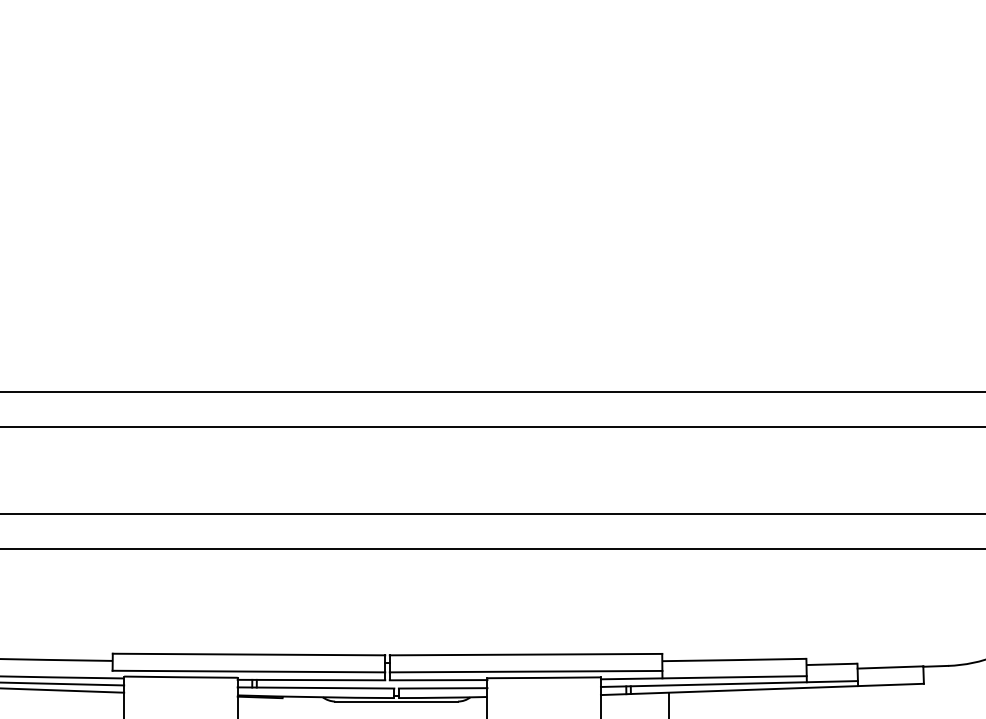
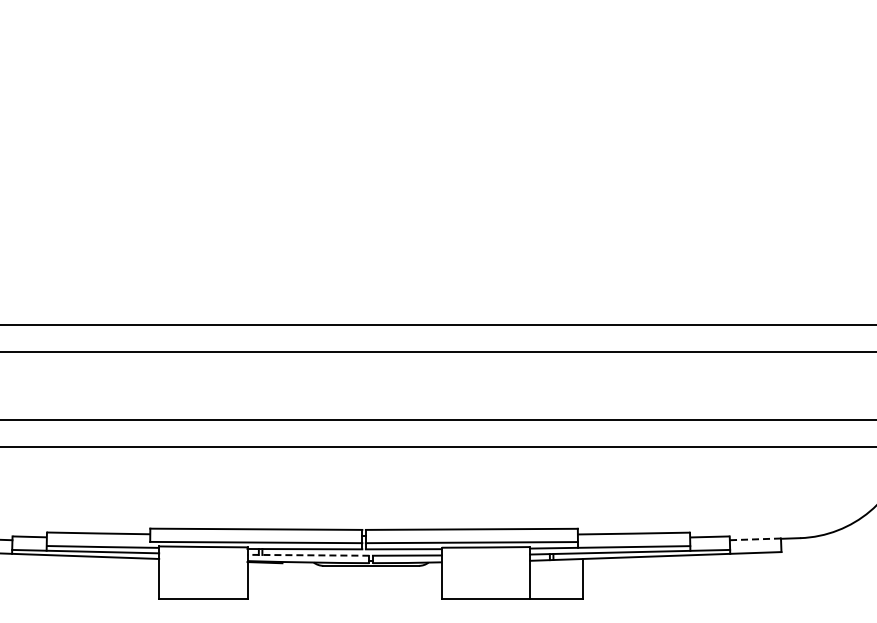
line: (890, 667) -> (755, 539), solid -> dashed
line: (316, 688) -> (308, 555), solid -> dashed

